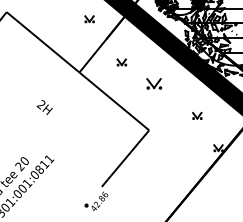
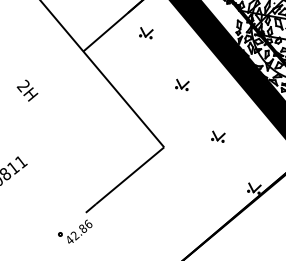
part: (121, 62) -> (145, 33), moved
part: (153, 83) -> (181, 84), size x0.62
part: (197, 115) -> (218, 136), moved

